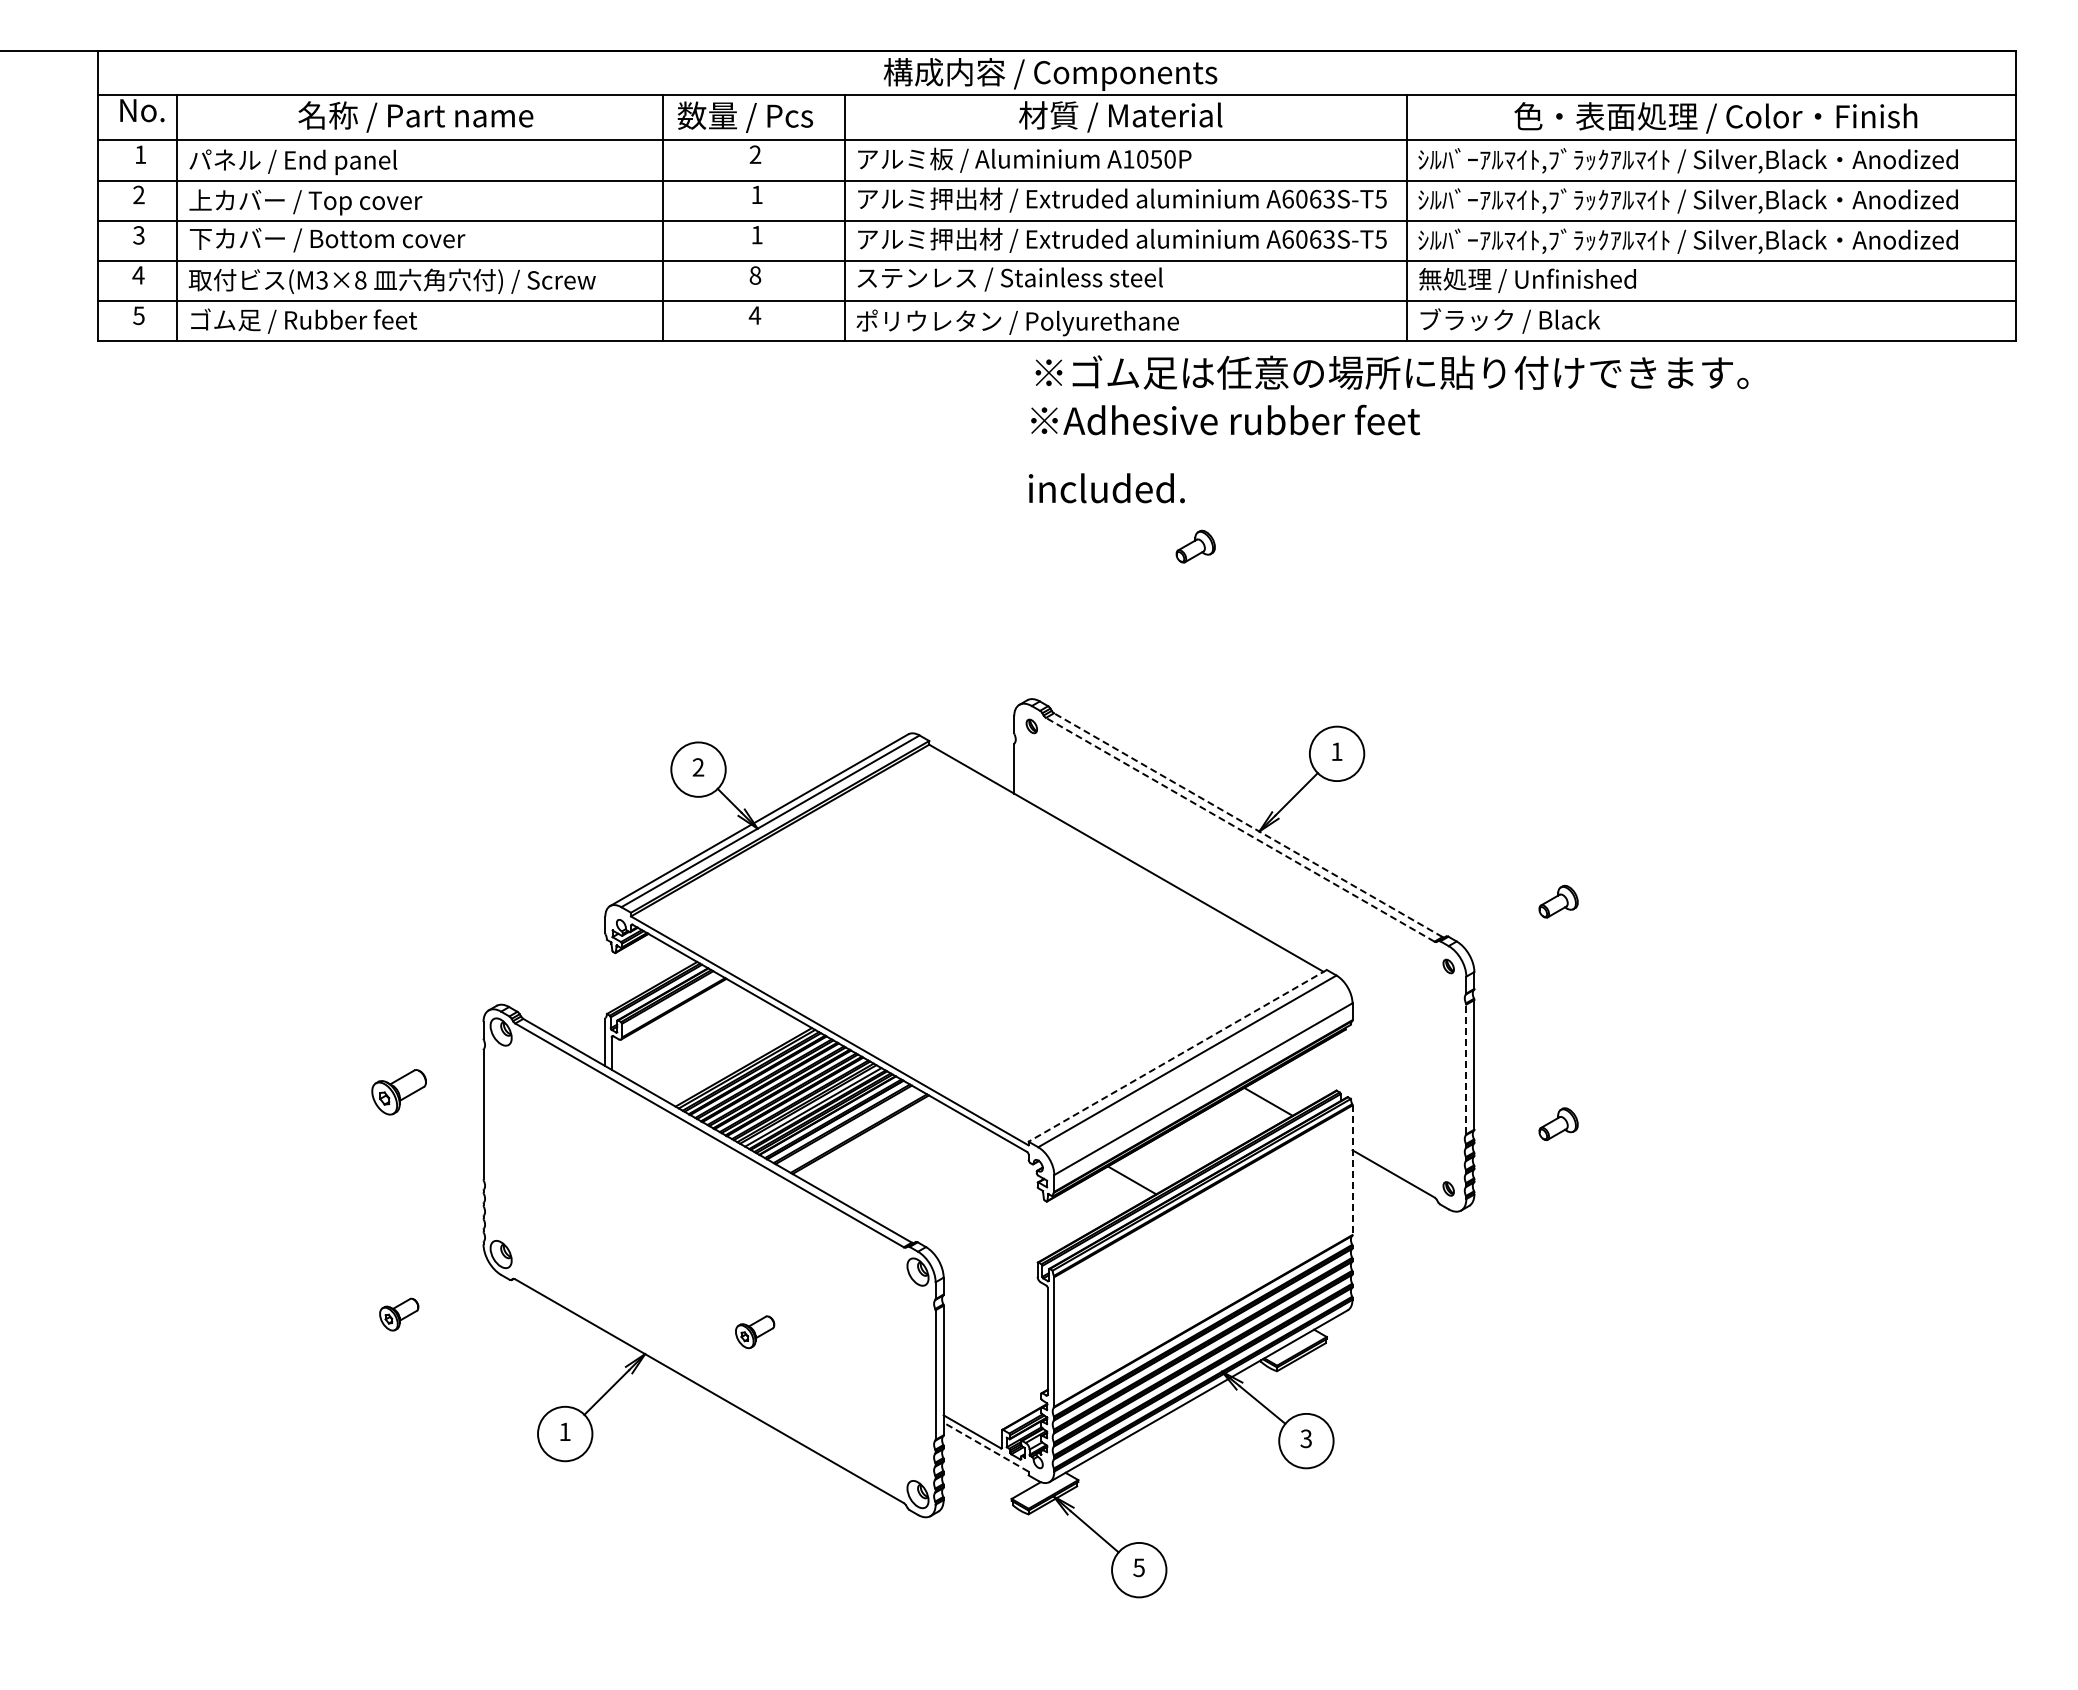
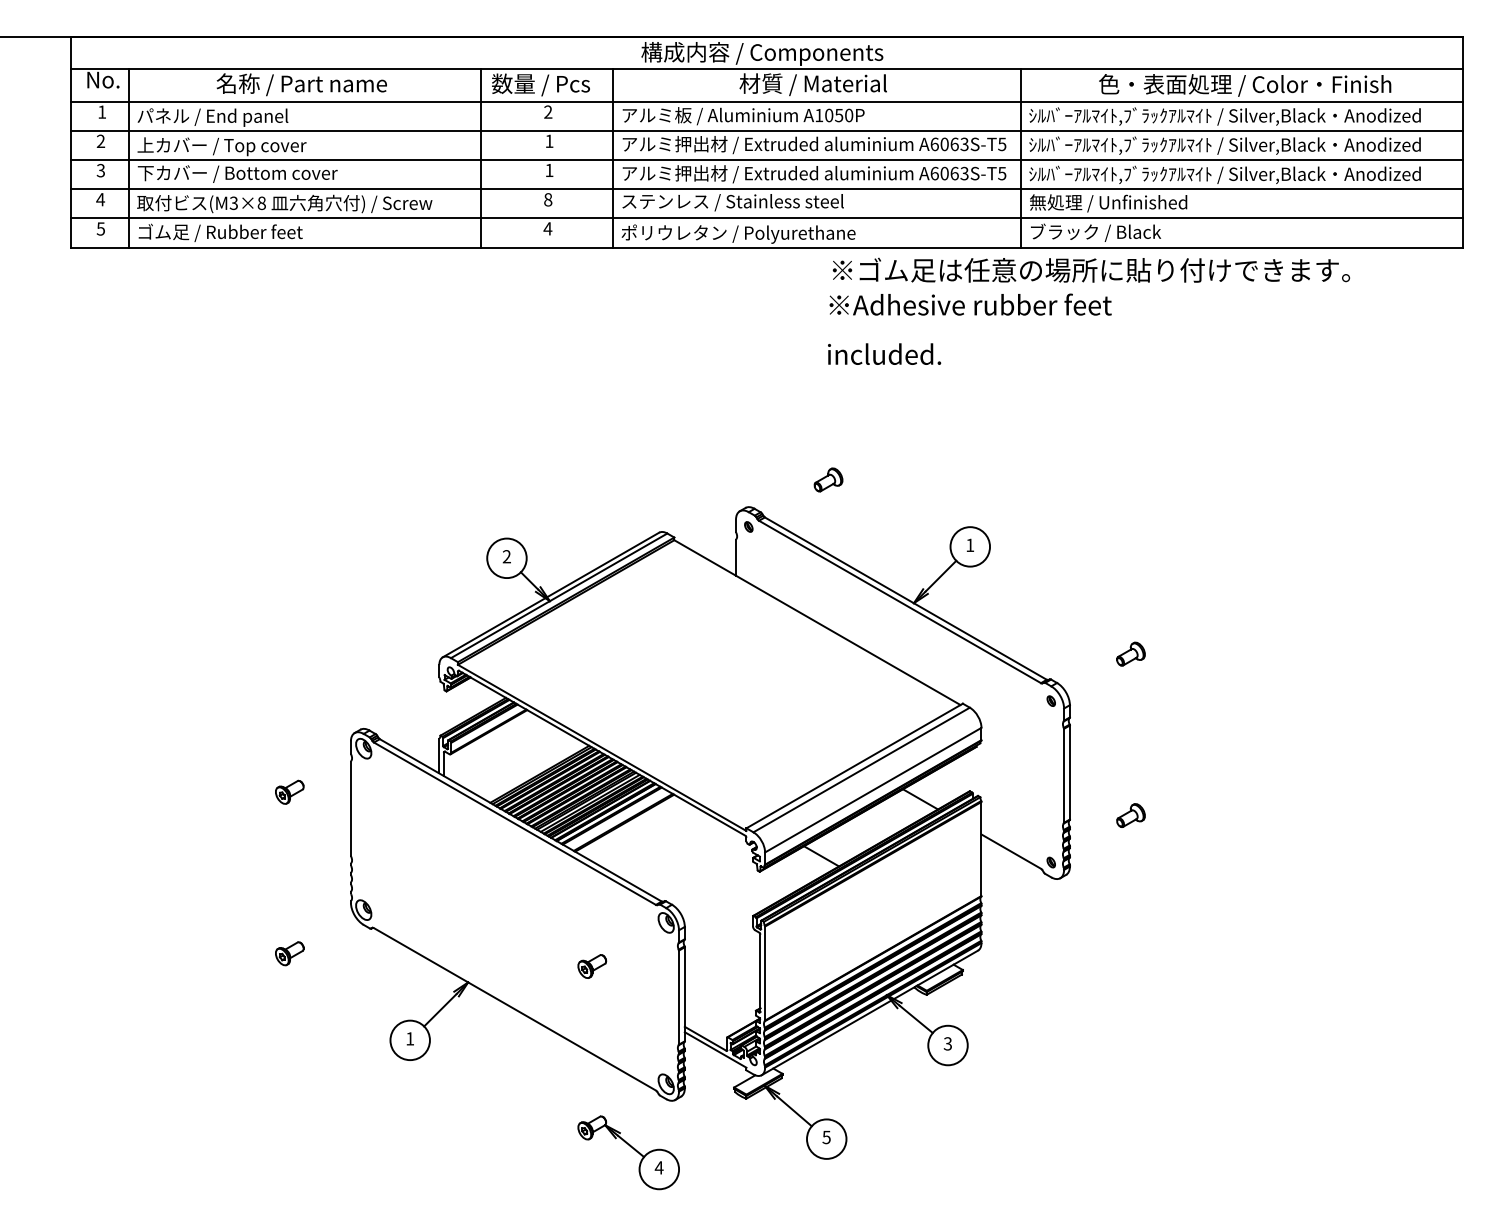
text: (1391, 372) -> (1091, 270), moved
text: (1224, 453) -> (969, 328), moved
part: (1195, 546) -> (828, 479), moved
line: (1247, 824) -> (905, 598), dashed -> solid
line: (1239, 829) -> (899, 601), dashed -> solid
line: (1177, 1056) -> (854, 766), dashed -> solid
line: (1466, 1069) -> (1064, 775), dashed -> solid
part: (399, 1091) -> (289, 791), size x0.71
line: (1352, 1170) -> (981, 849), dashed -> solid
part: (755, 1332) -> (592, 966), moved
line: (985, 1446) -> (715, 1049), dashed -> solid
part: (870, 1582) -> (631, 1148), added

